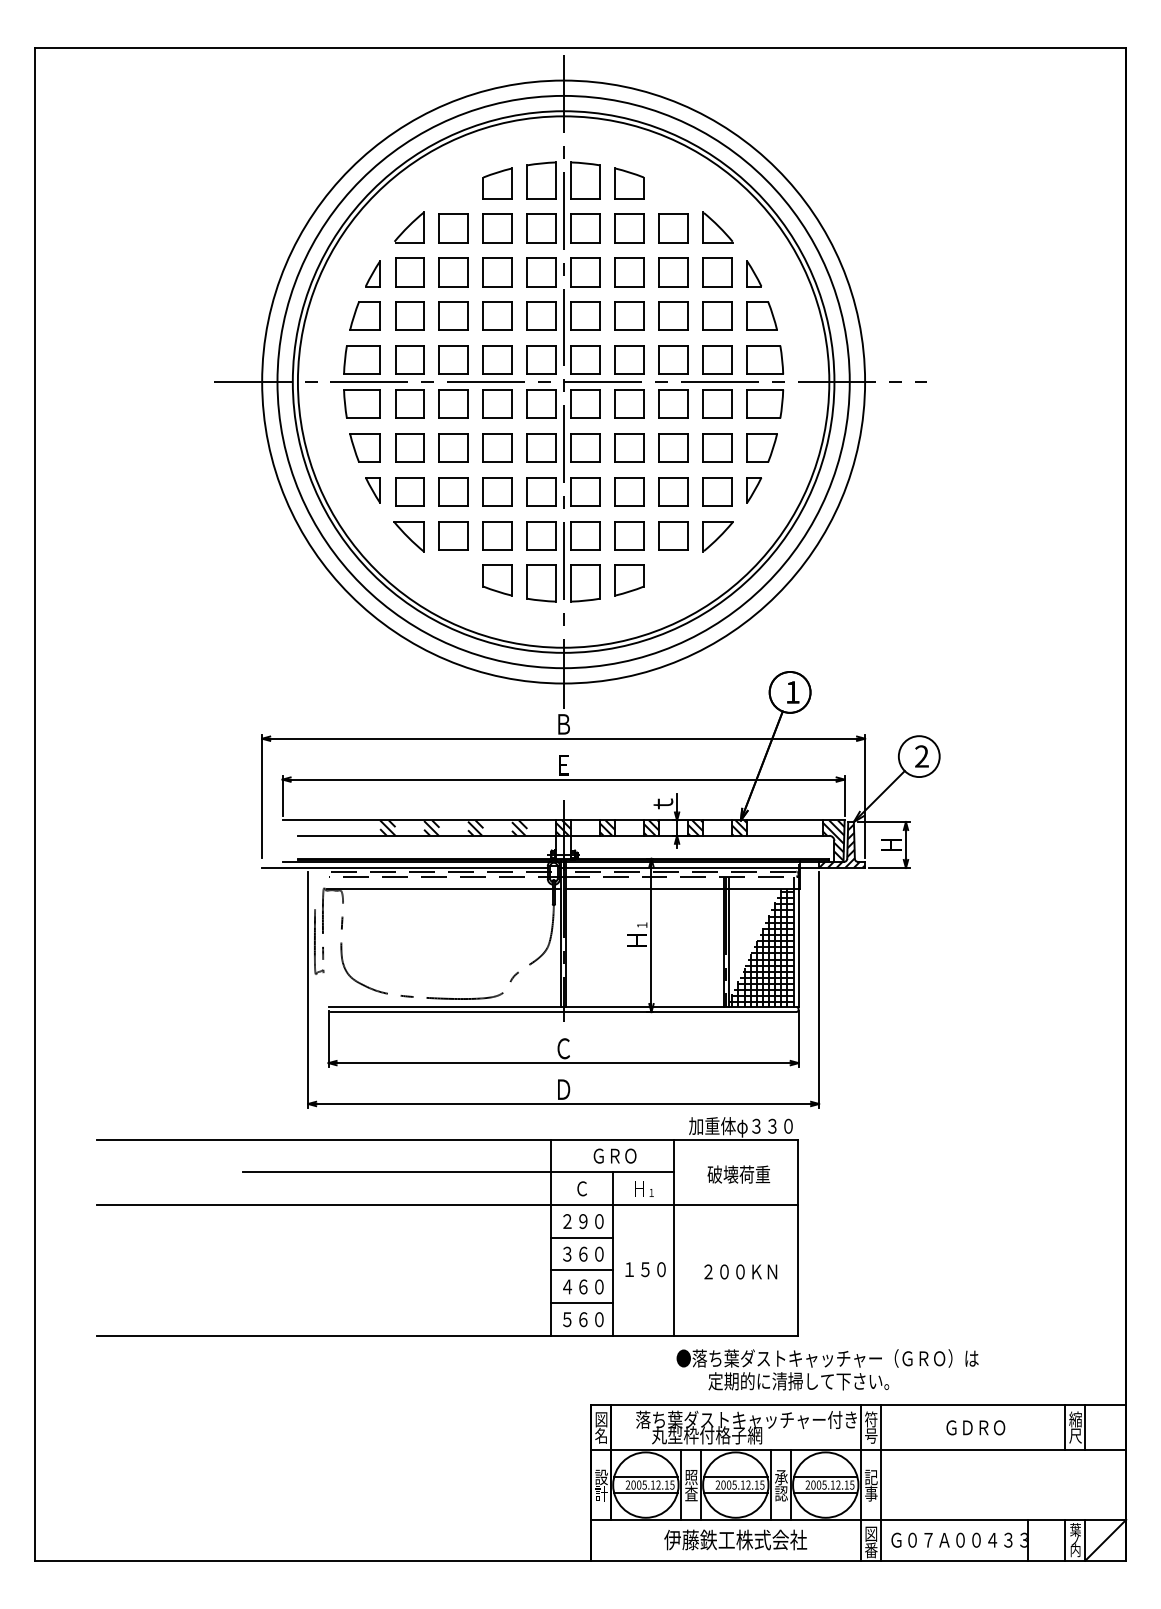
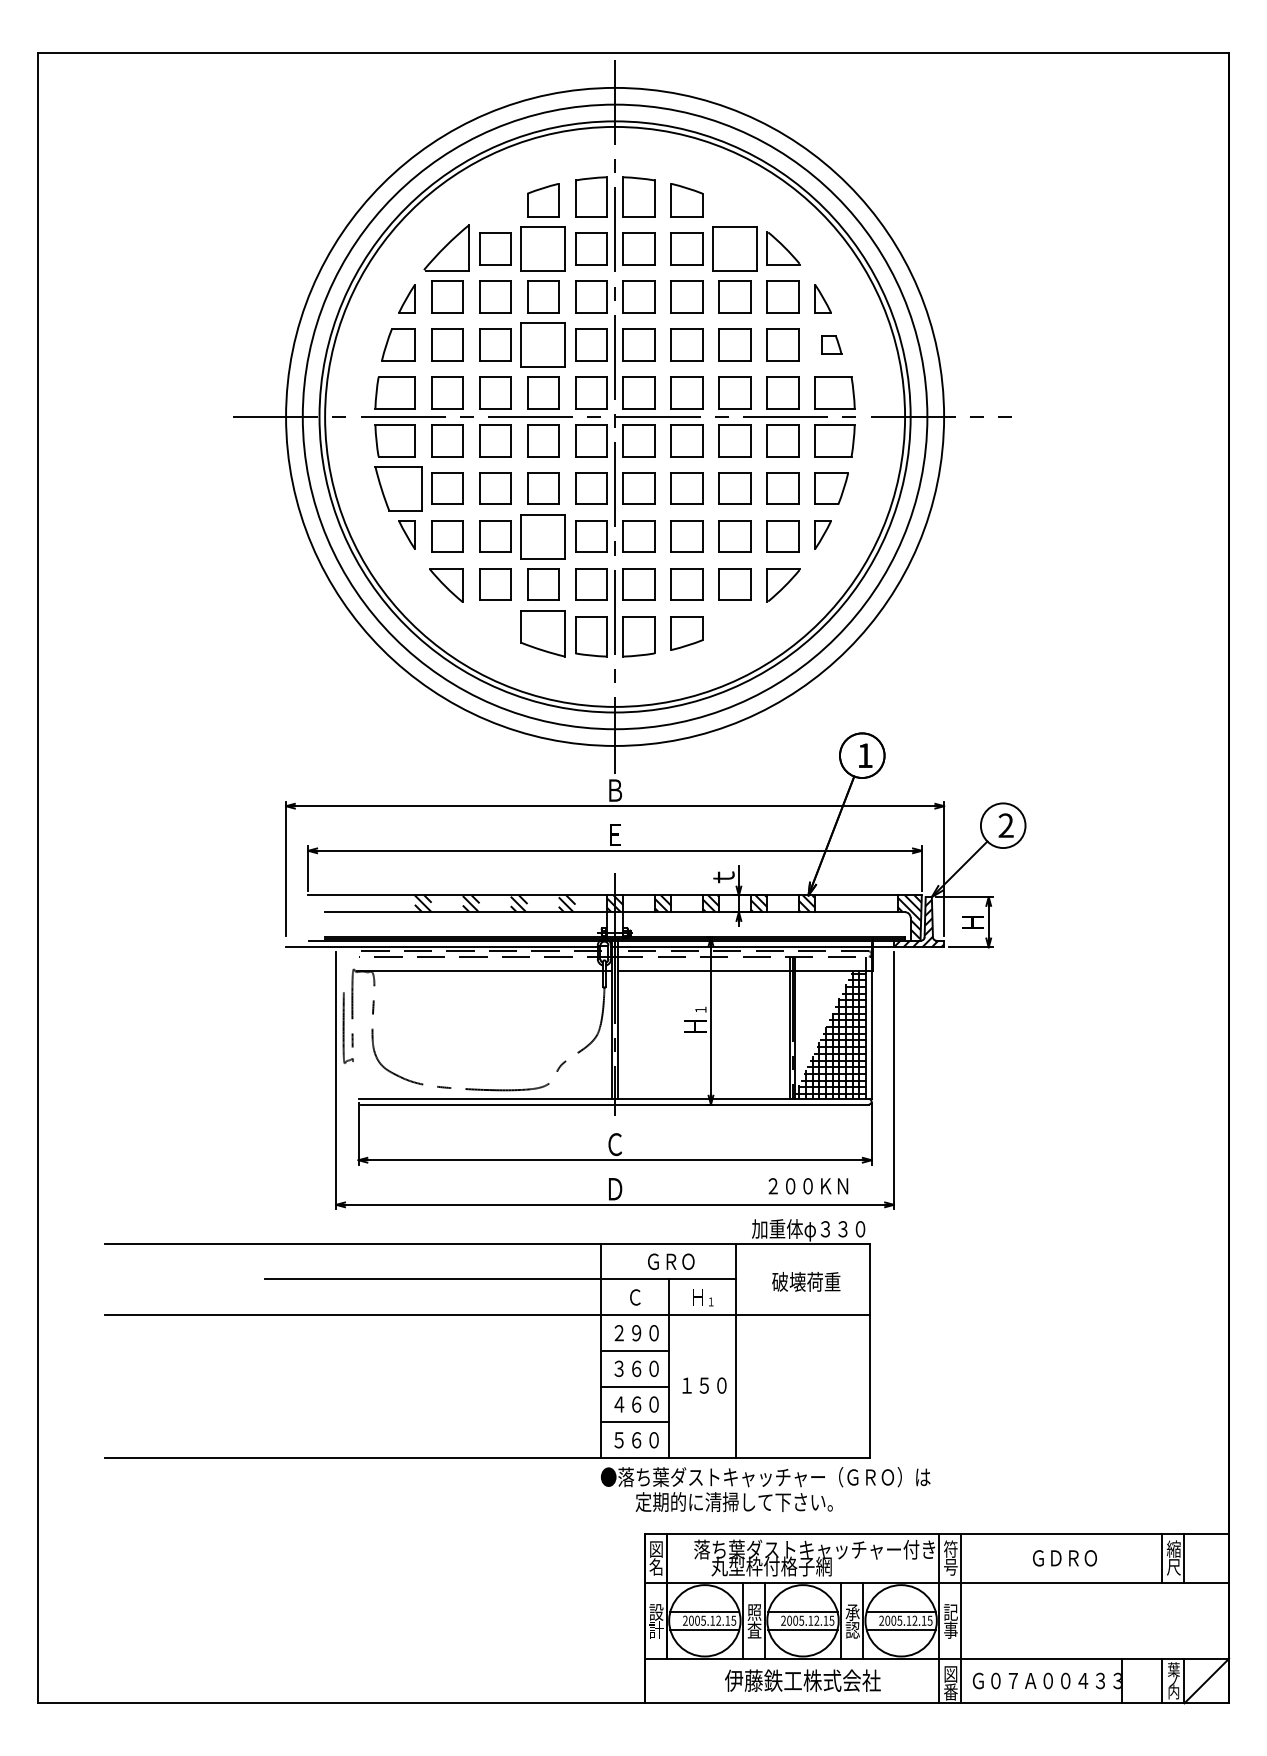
part: (409, 227) -> (446, 248), size x1.4
part: (497, 228) -> (542, 249), size x1.4
part: (673, 228) -> (735, 249), size x1.4
part: (497, 315) -> (542, 344), size x1.4
part: (761, 315) -> (831, 344), size x0.6
part: (364, 447) -> (397, 488), size x1.4
part: (497, 491) -> (542, 536), size x1.4
part: (497, 580) -> (542, 633), size x1.4
text: (740, 1271) -> (808, 1185), moved
text: (827, 1369) -> (765, 1489), moved

